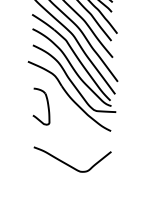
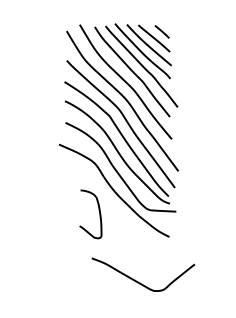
part: (47, 103) -> (98, 210), moved
curve: (70, 165) -> (140, 282), moved

